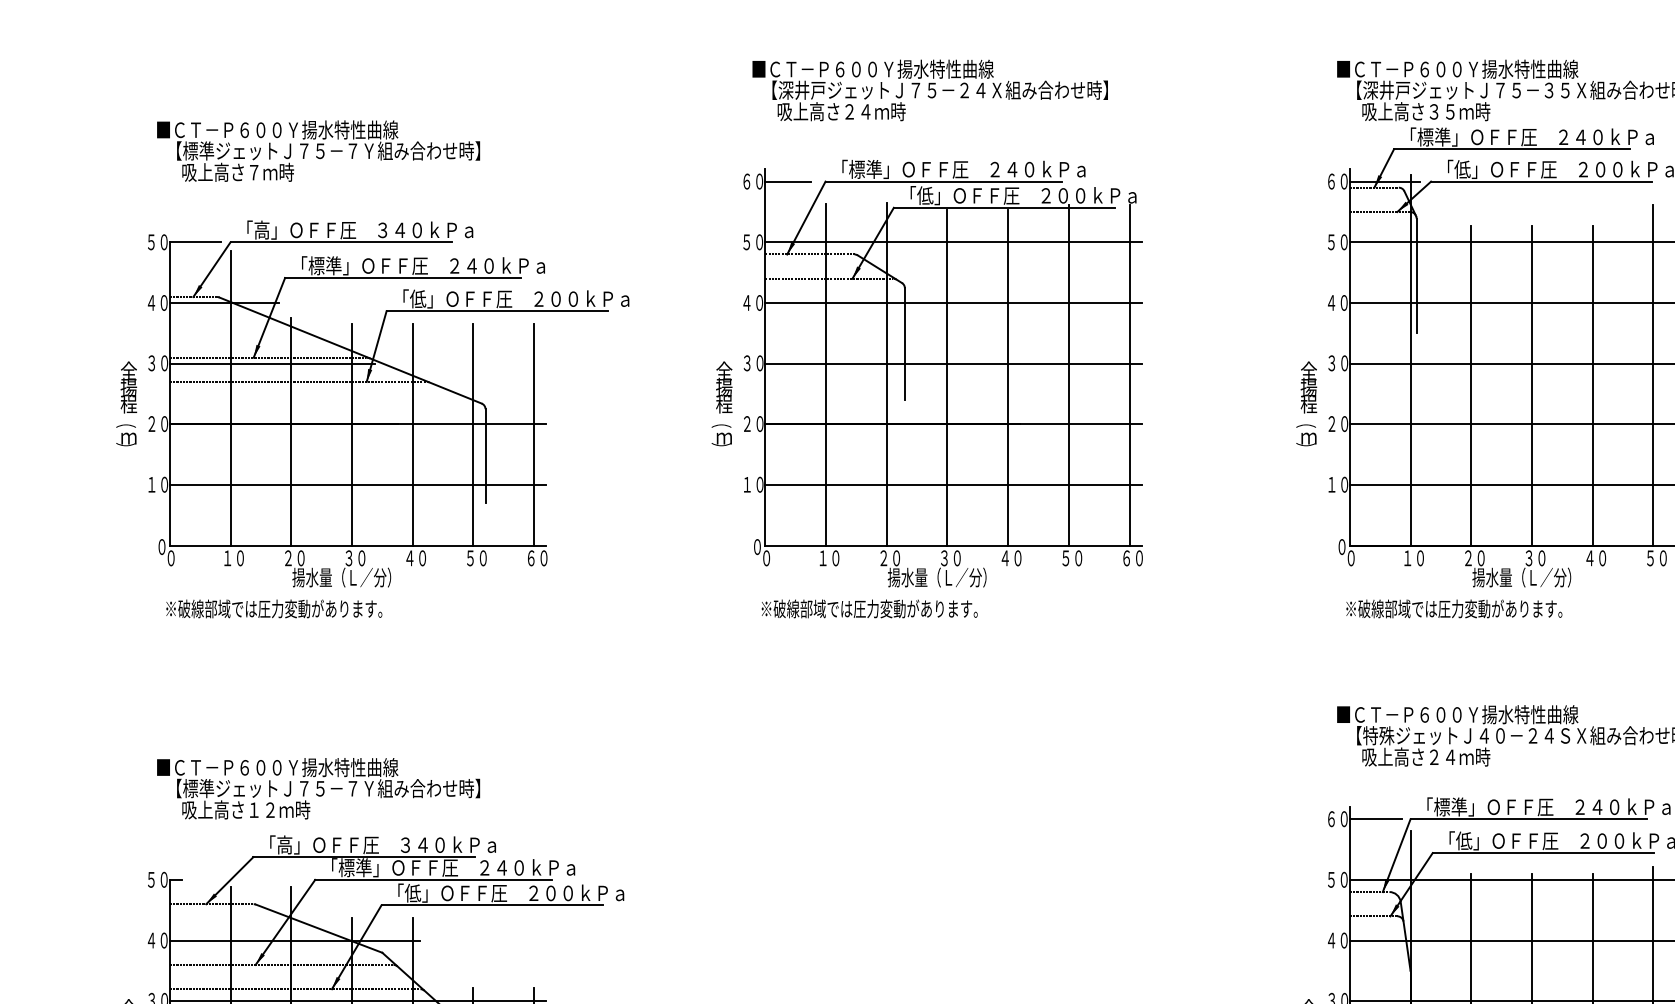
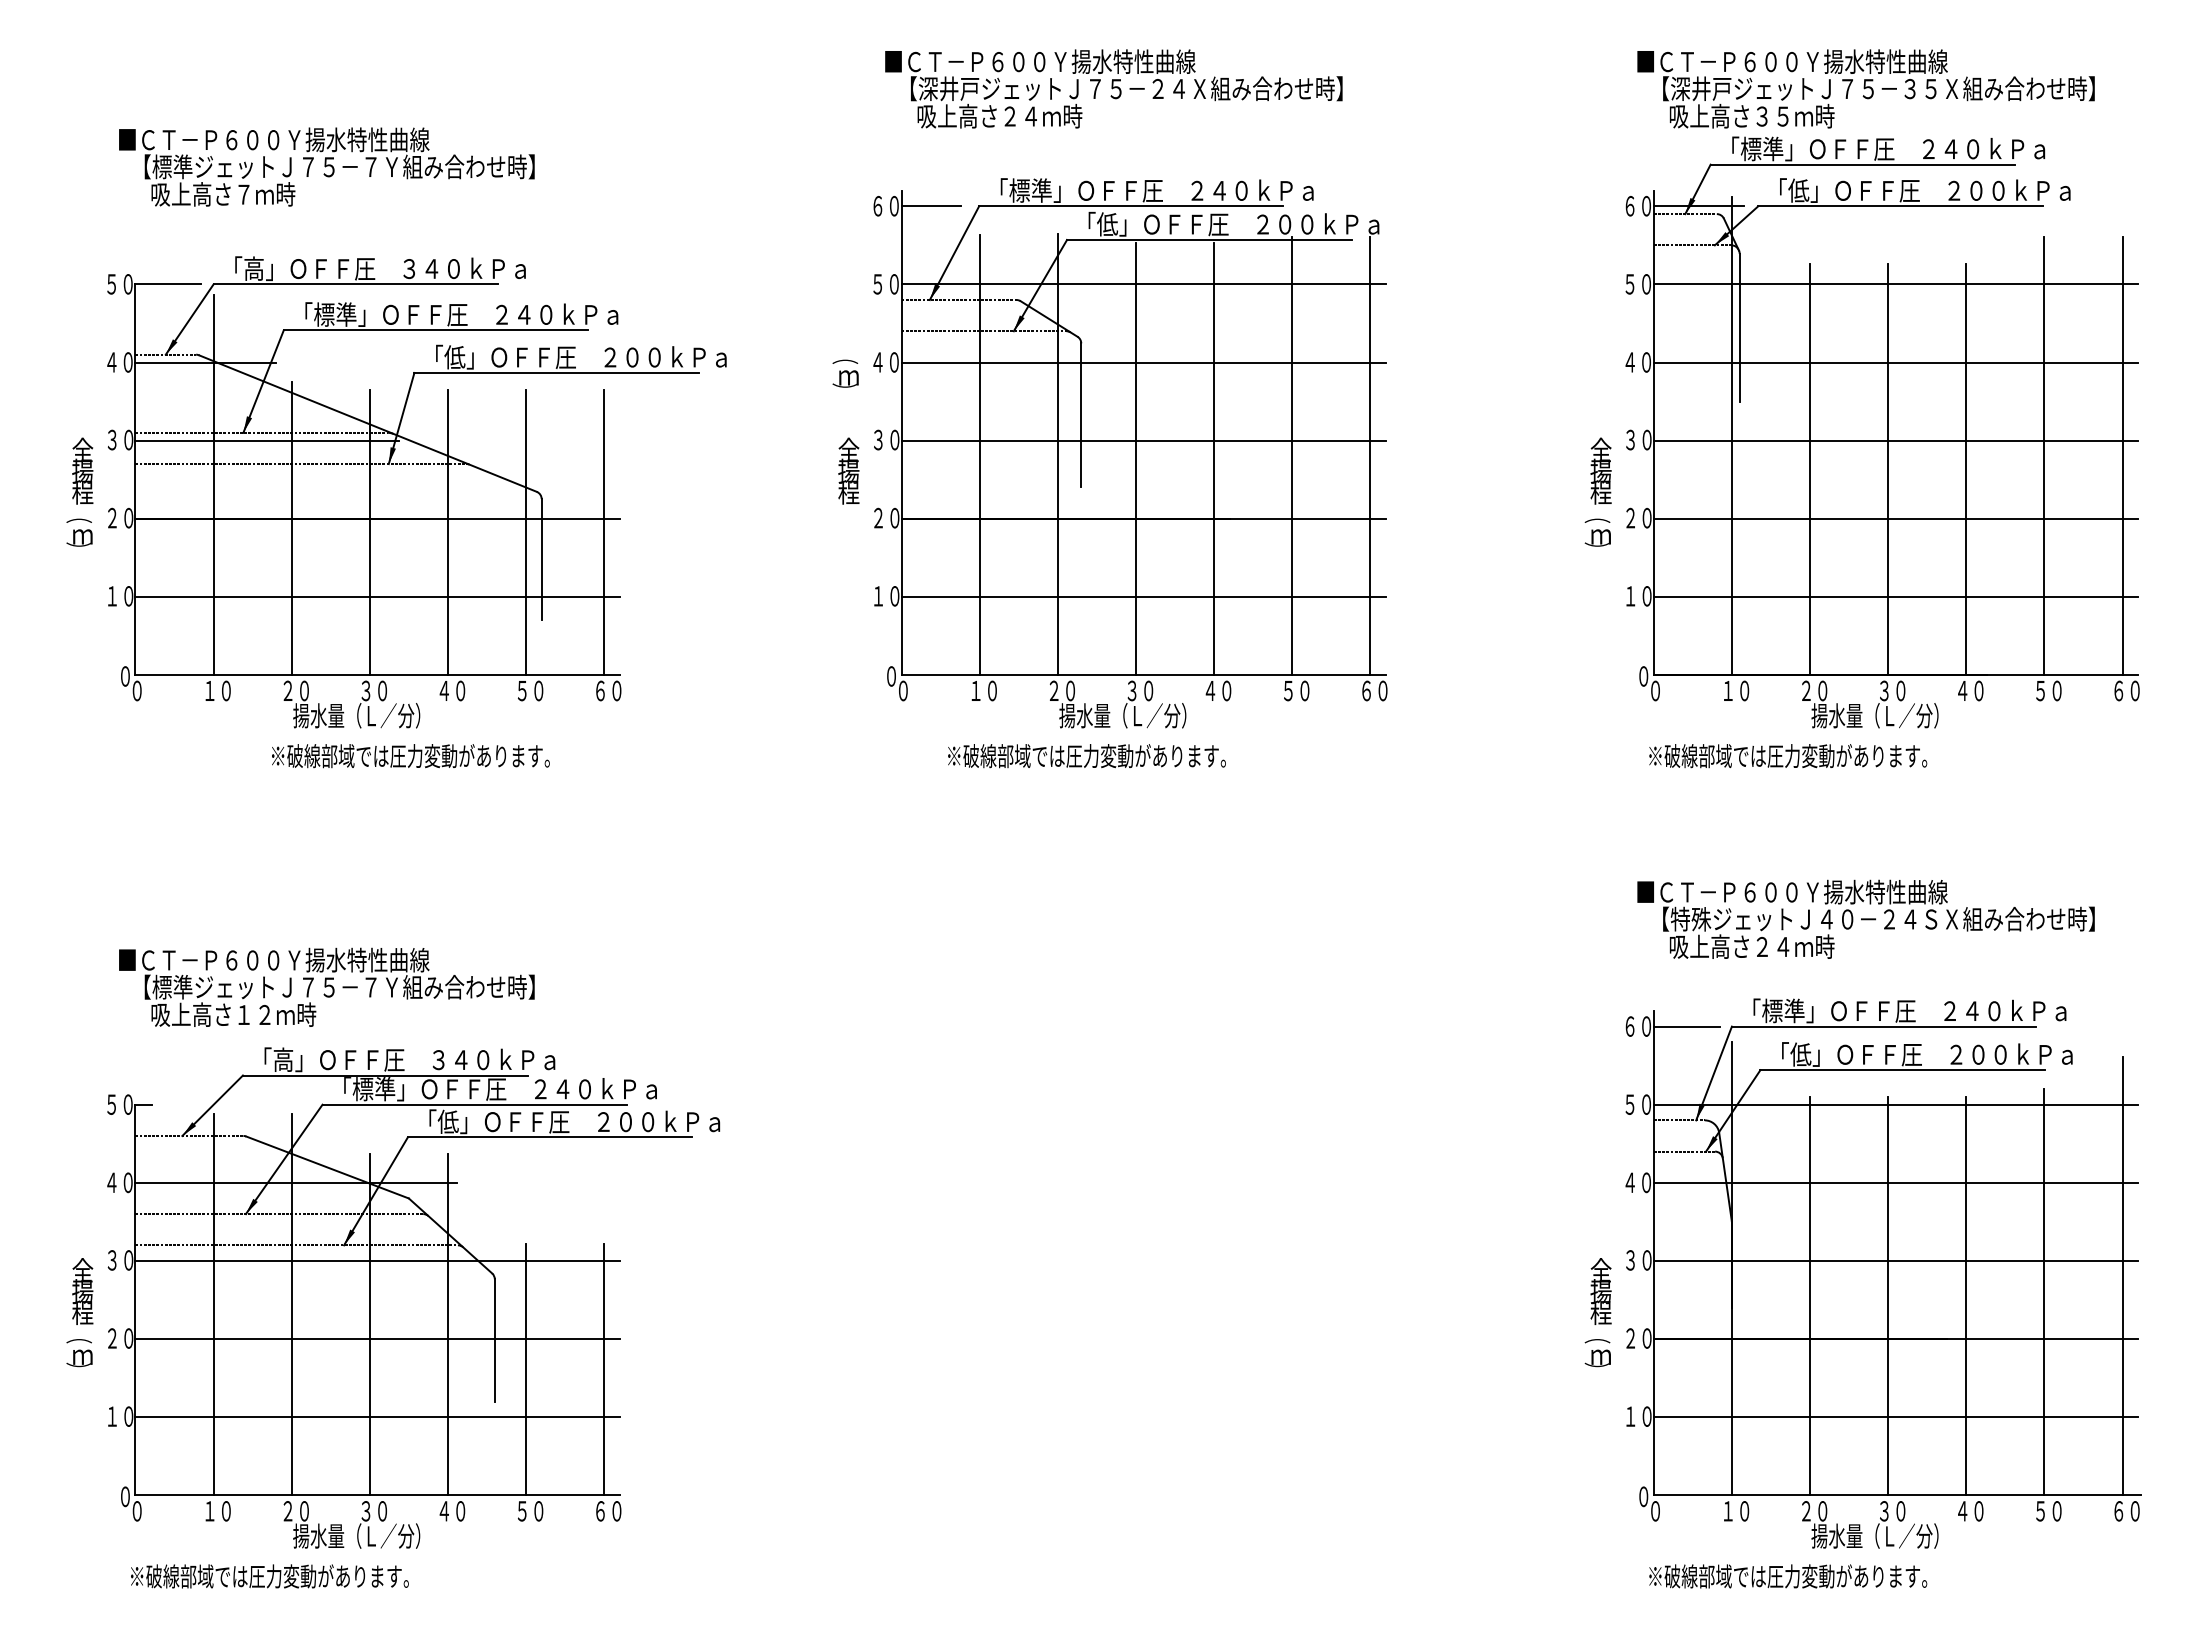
text: (721, 435) -> (845, 373), moved
text: (273, 609) -> (410, 756), moved
text: (869, 609) -> (1086, 756), moved

